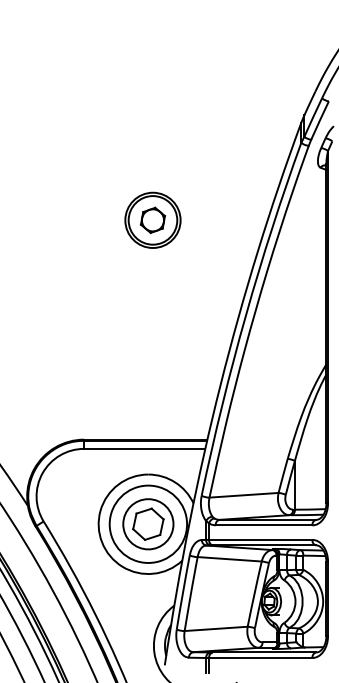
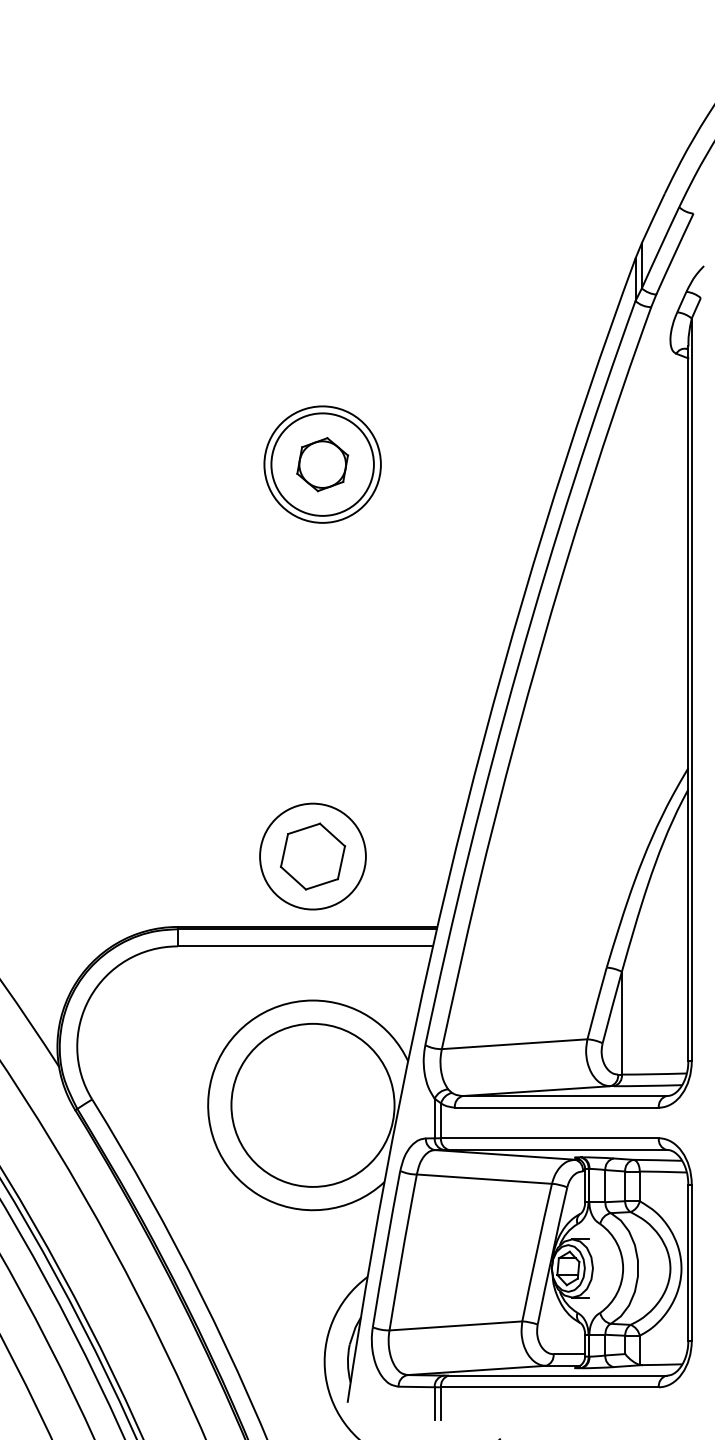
part: (148, 524) -> (313, 857), moved

